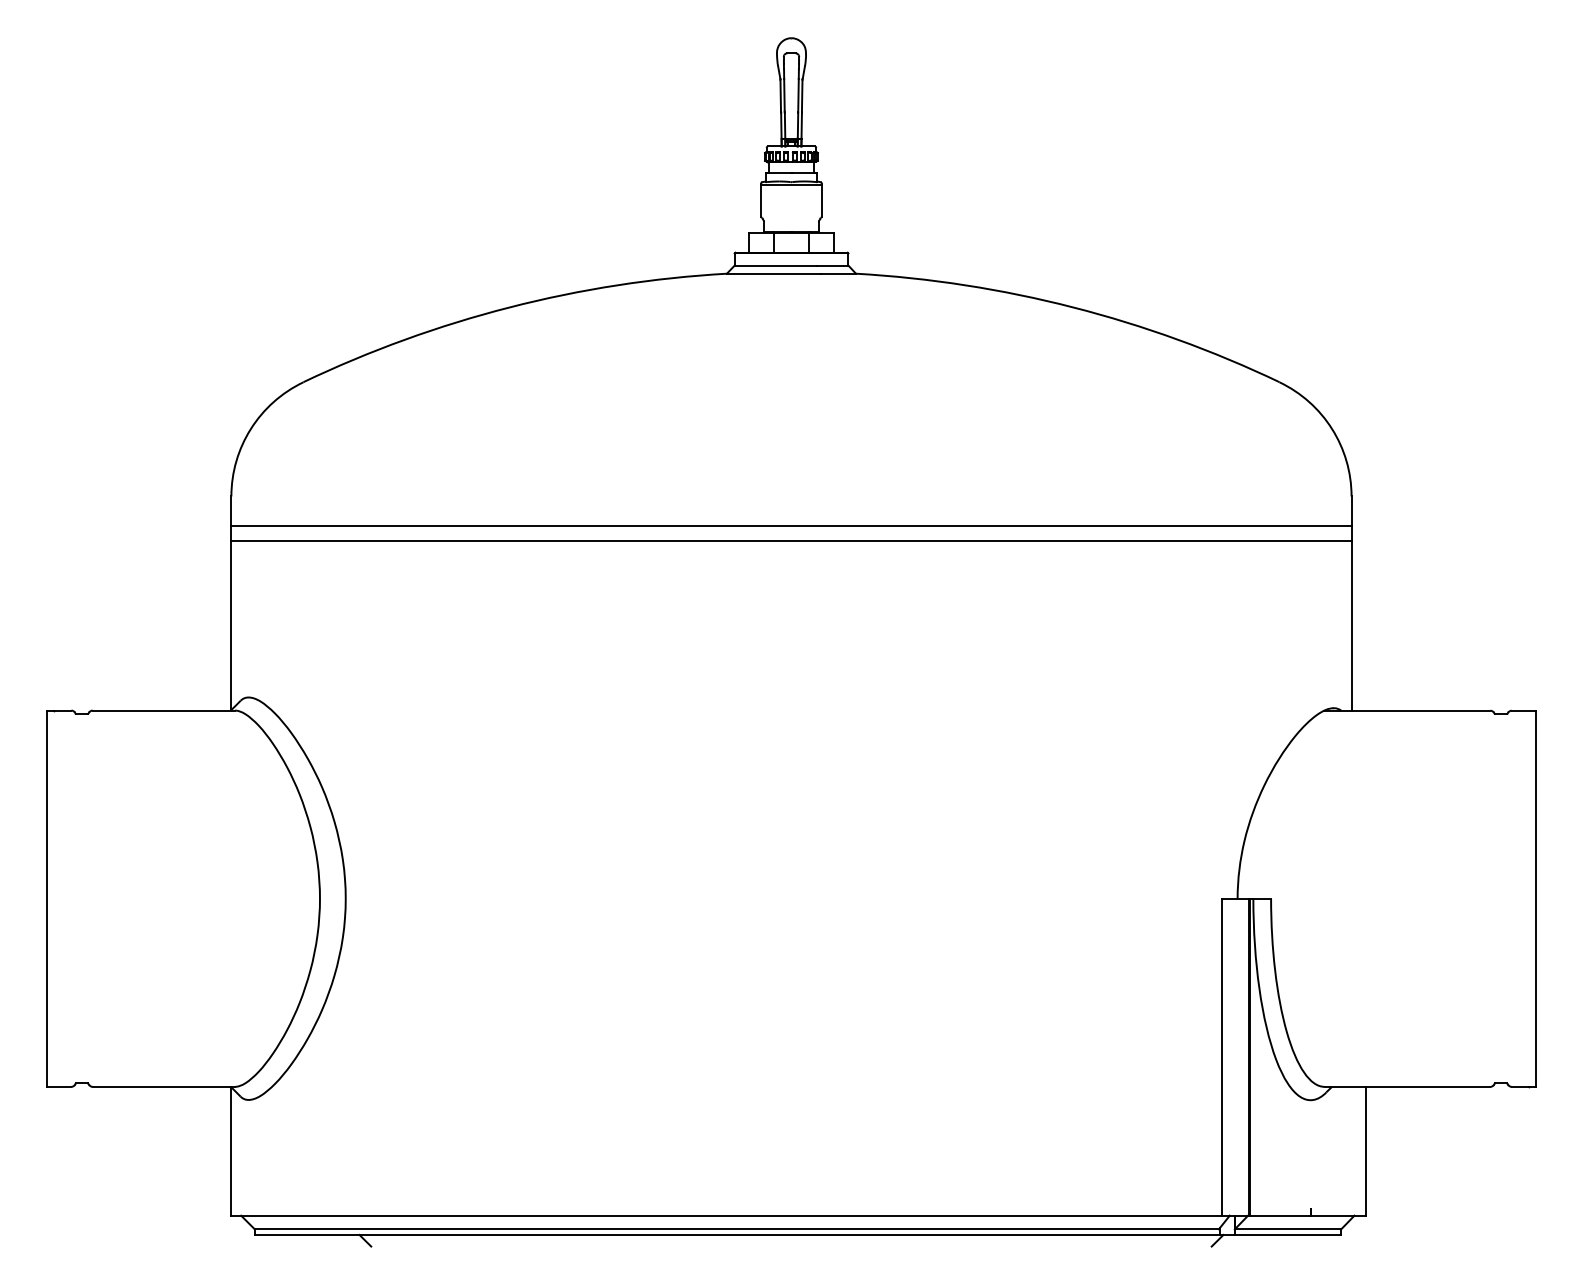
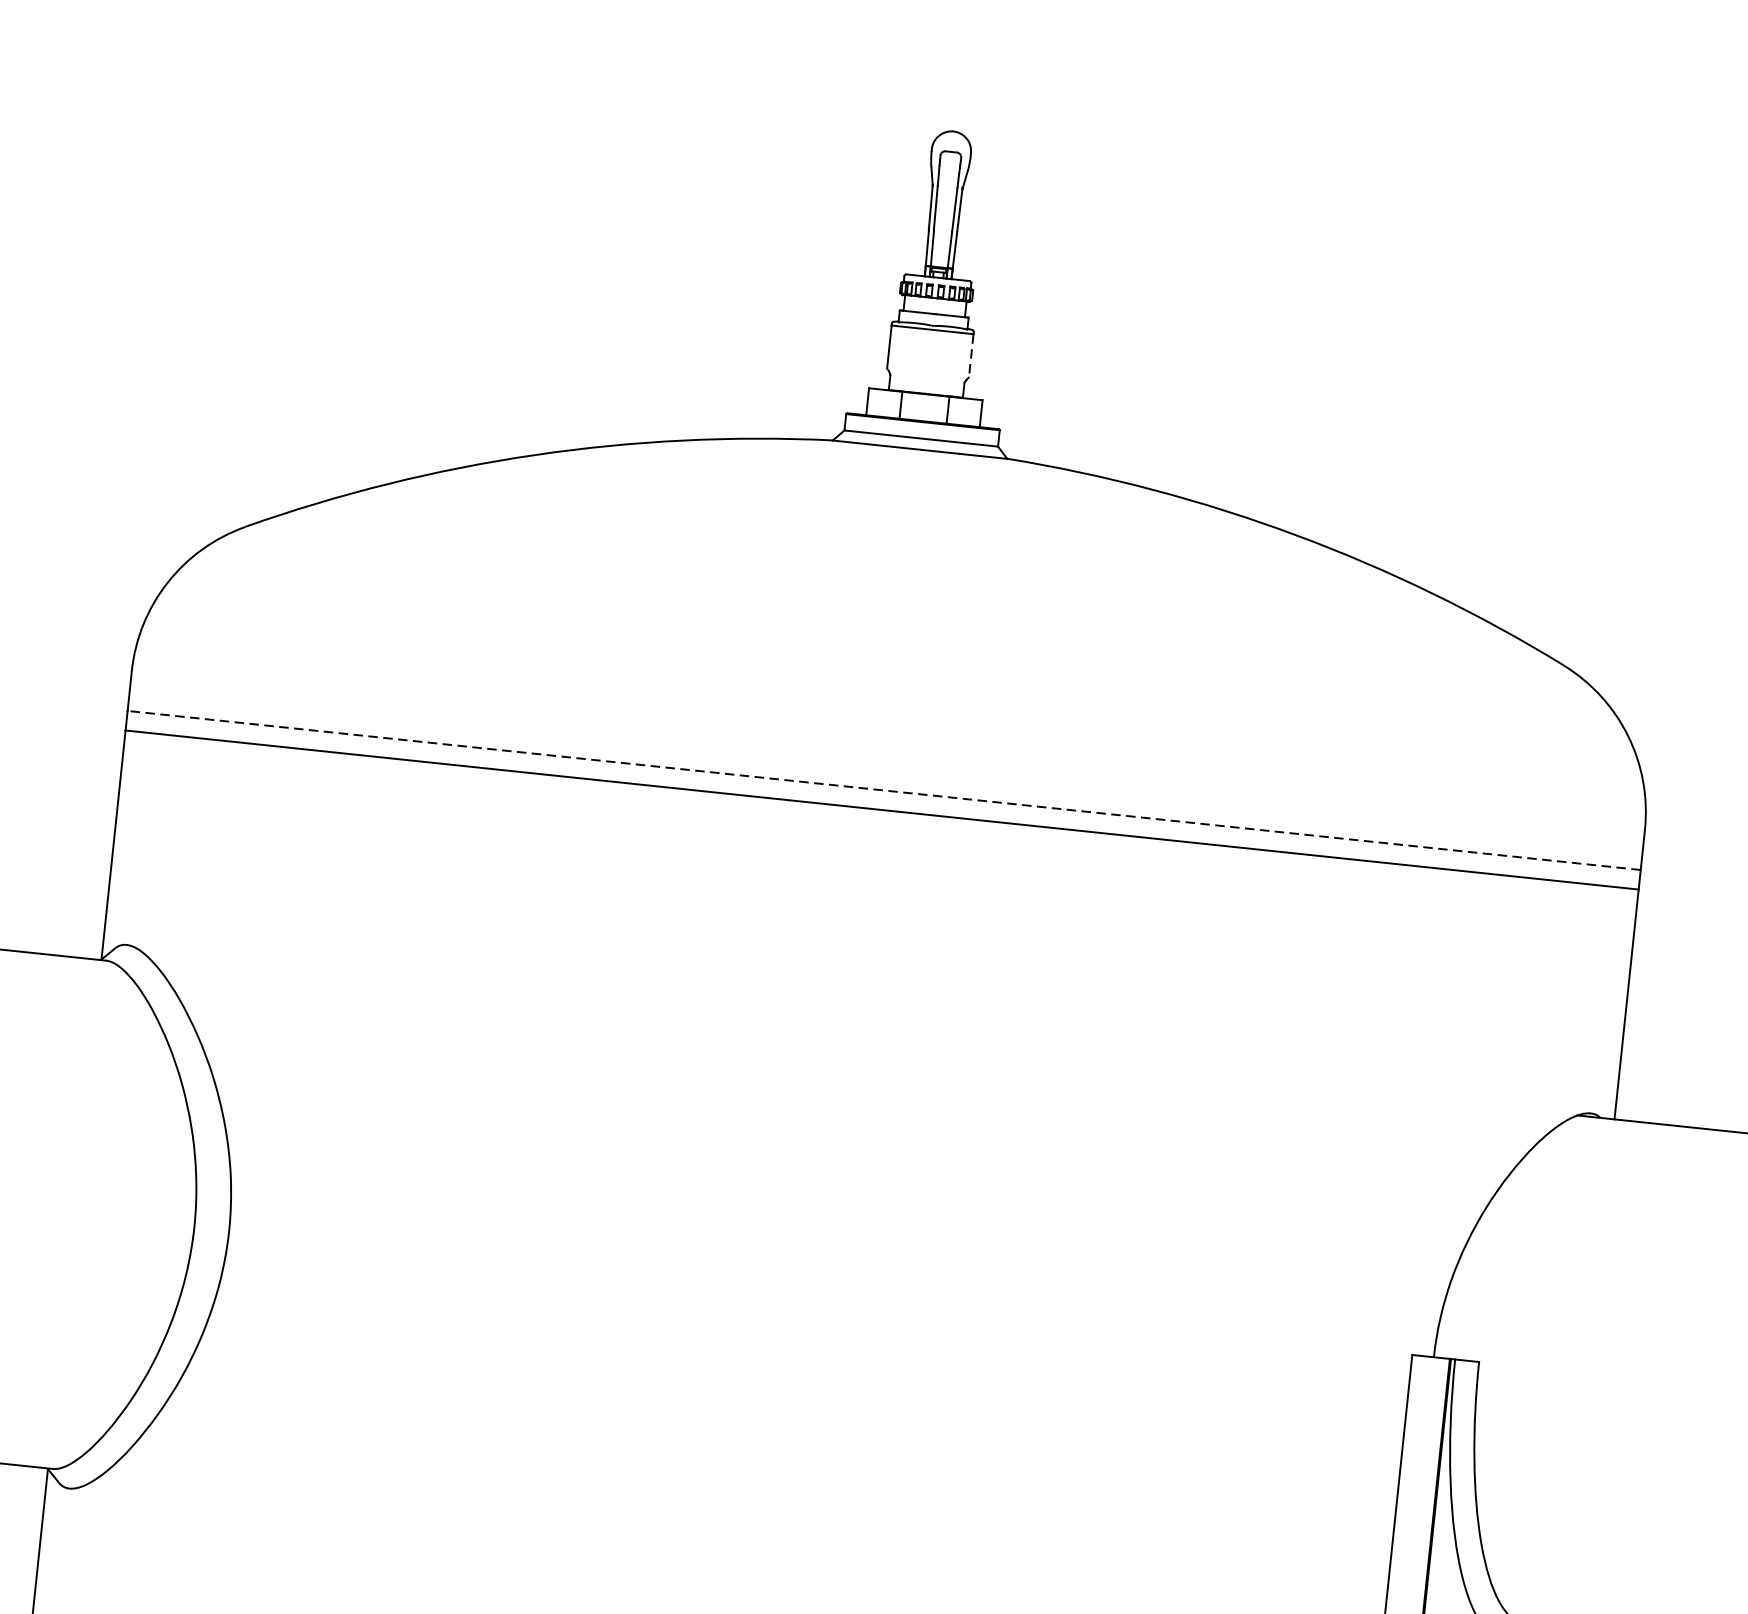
line: (821, 200) -> (970, 354), solid -> dashed
line: (790, 526) -> (882, 790), solid -> dashed

